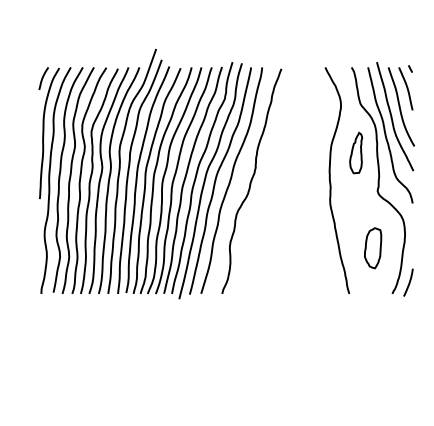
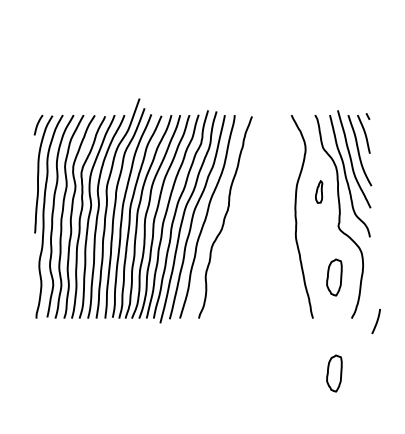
part: (355, 152) -> (318, 191), size x0.6
line: (408, 282) -> (376, 321), moved
part: (373, 355) -> (334, 373), added

